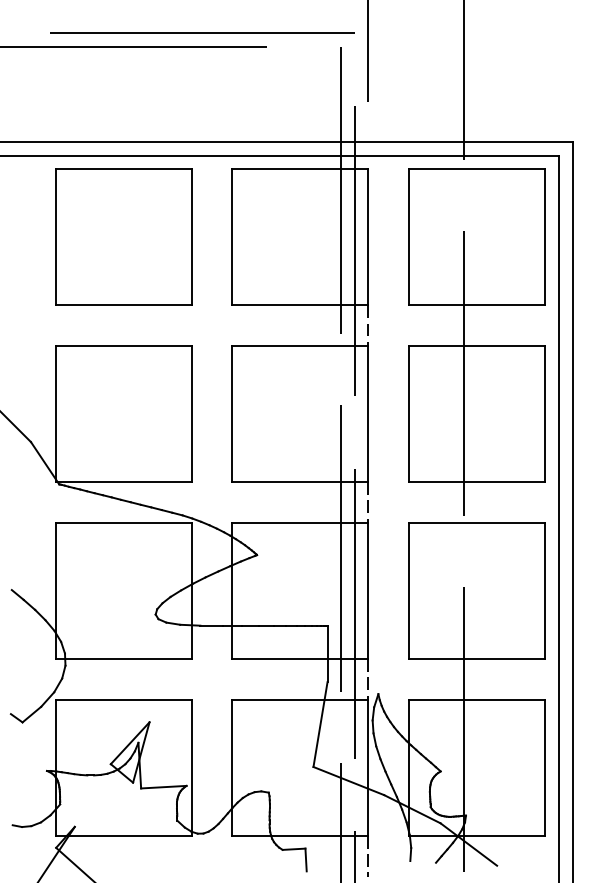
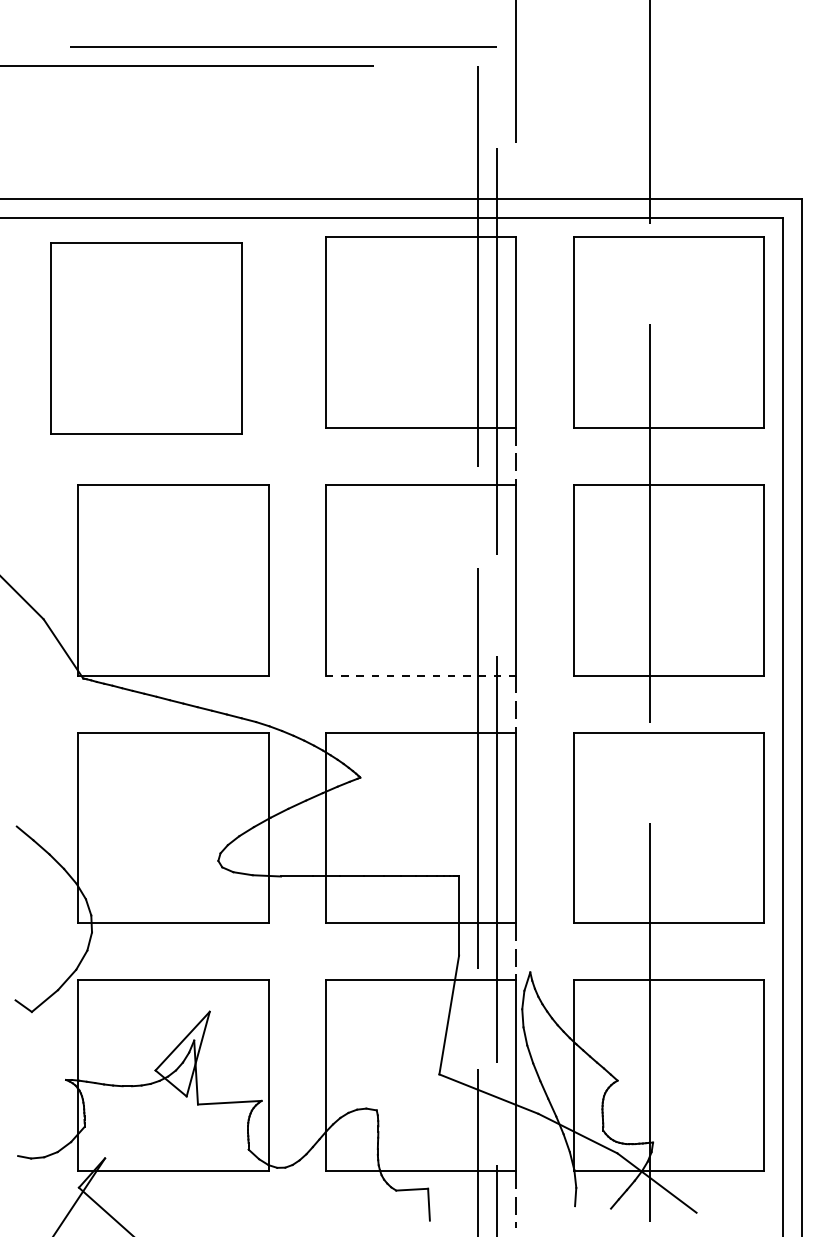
part: (123, 237) -> (146, 338), moved
line: (299, 482) -> (420, 675), solid -> dashed

